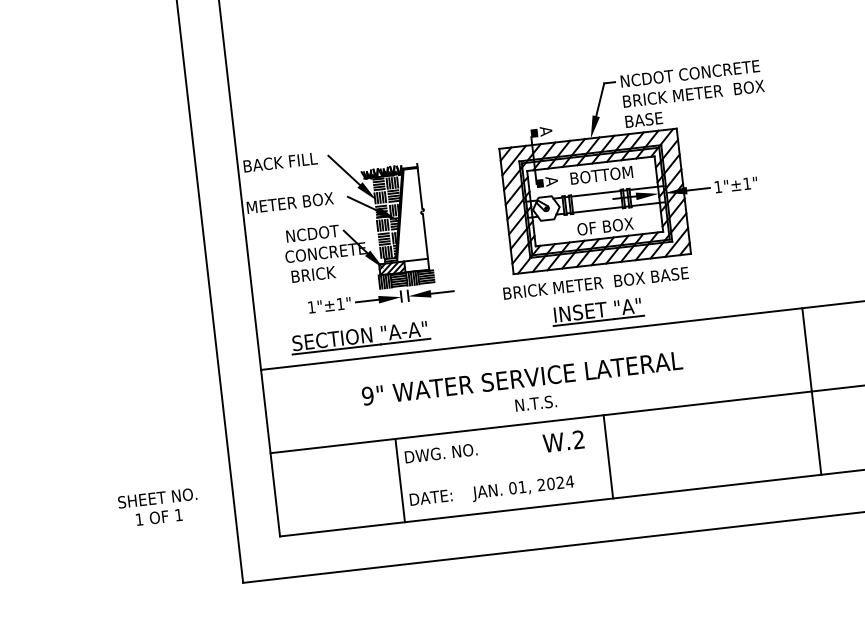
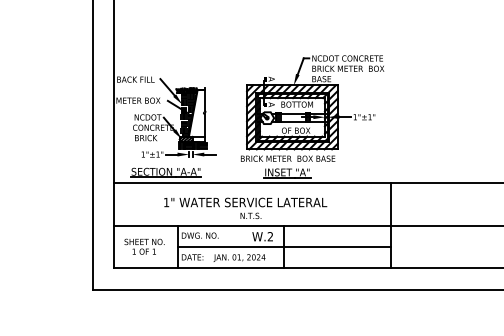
text: (367, 396) -> (166, 202), 9" -> 1"
line: (606, 457) -> (283, 247), added
text: (158, 507) -> (144, 246), moved

